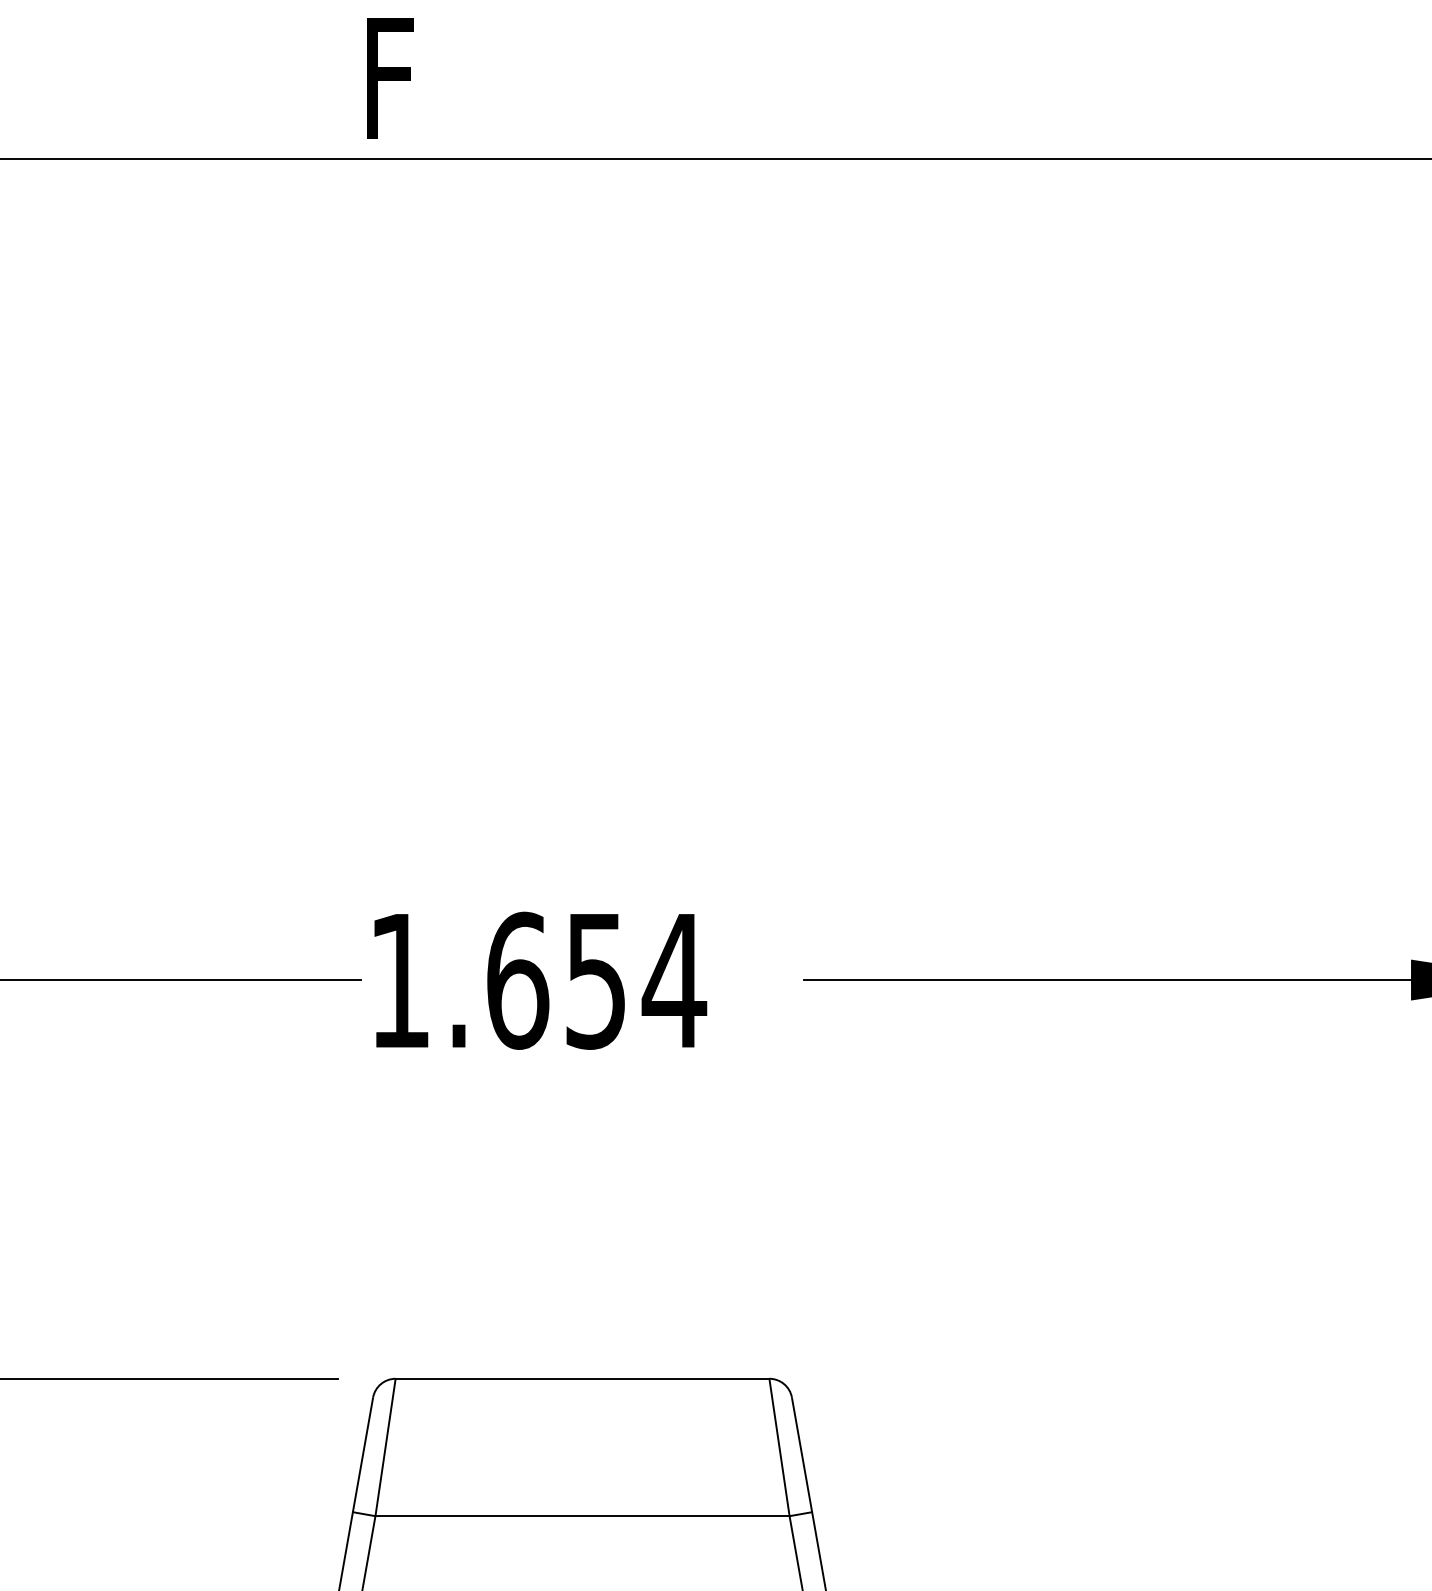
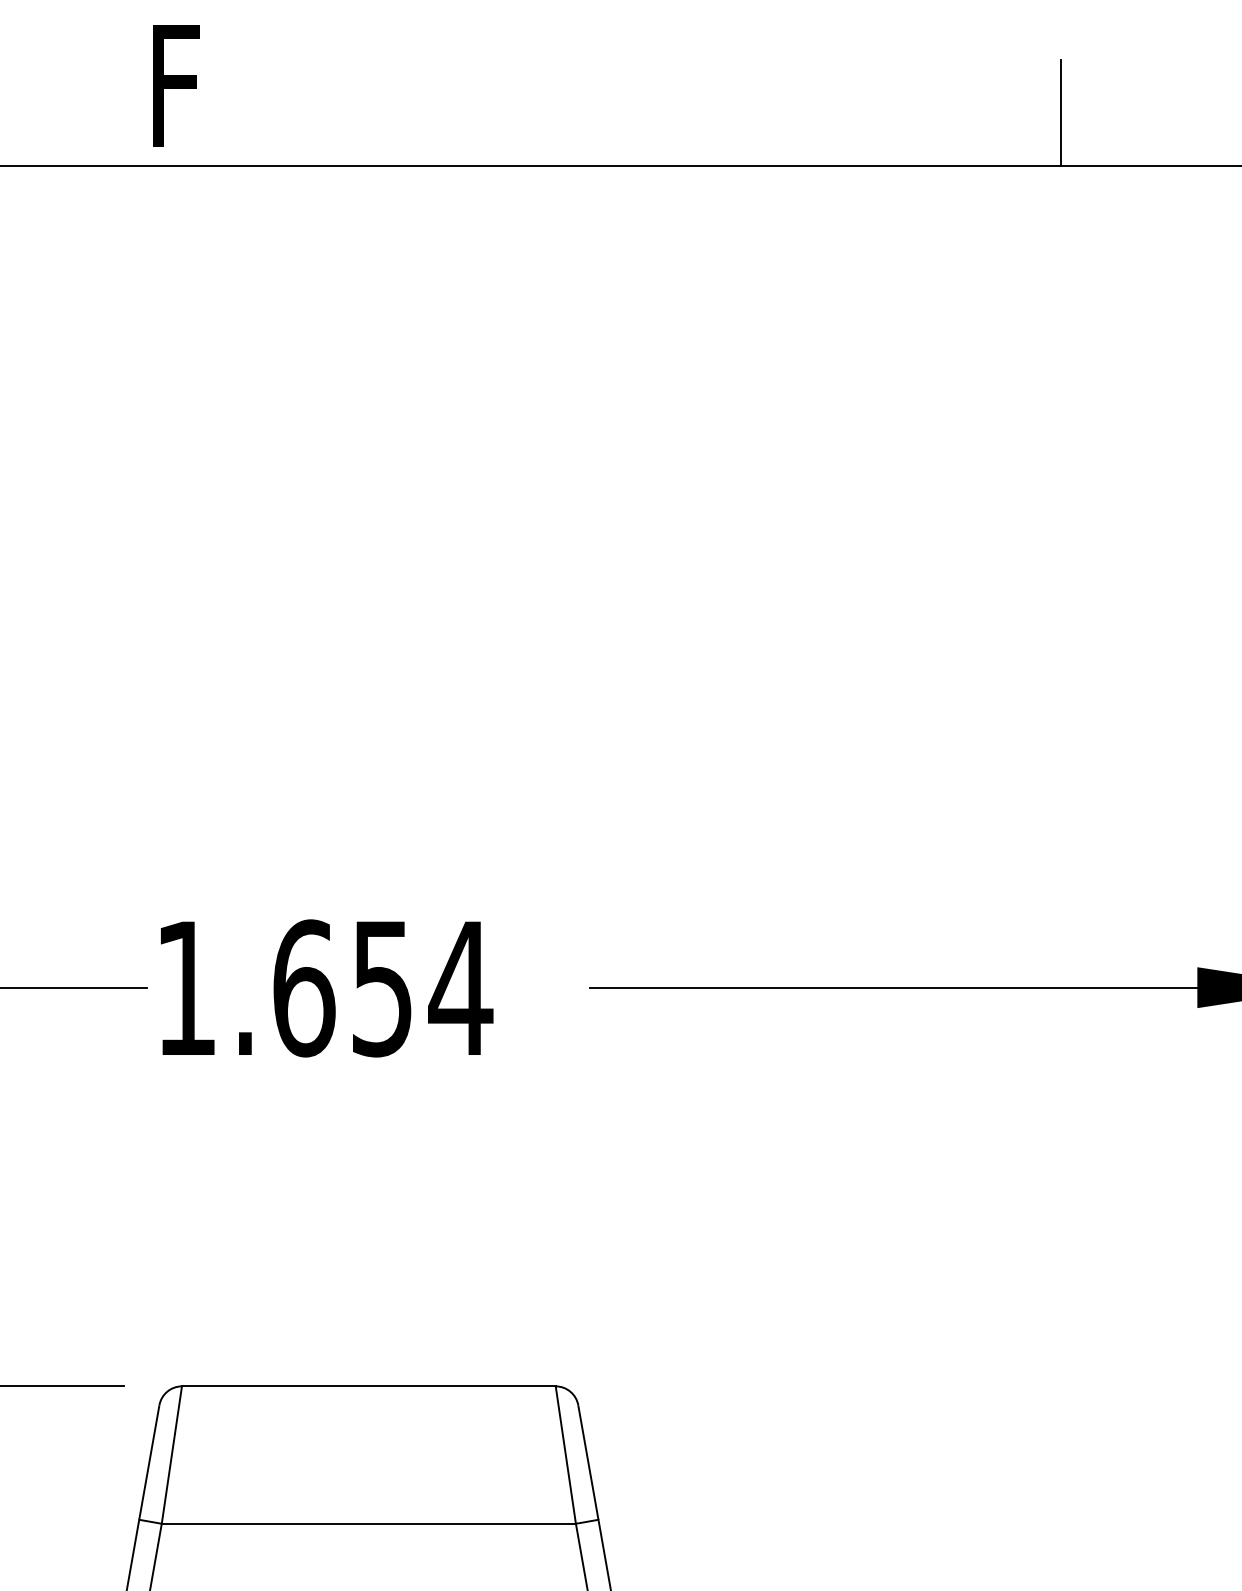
line: (1274, 105) -> (1060, 113), added

